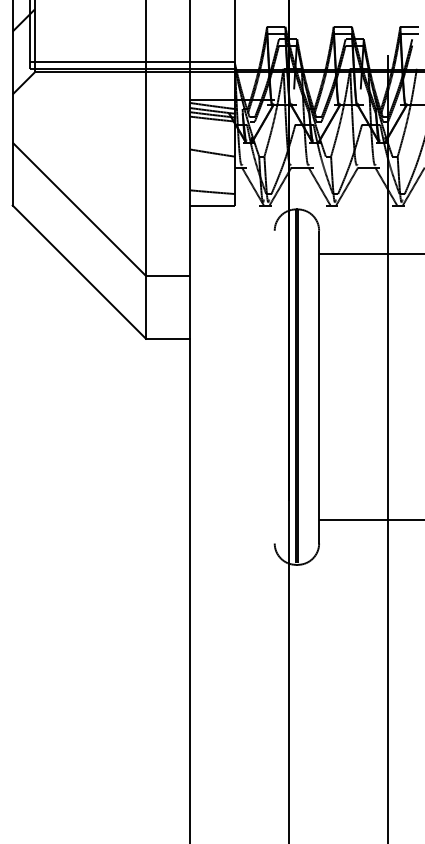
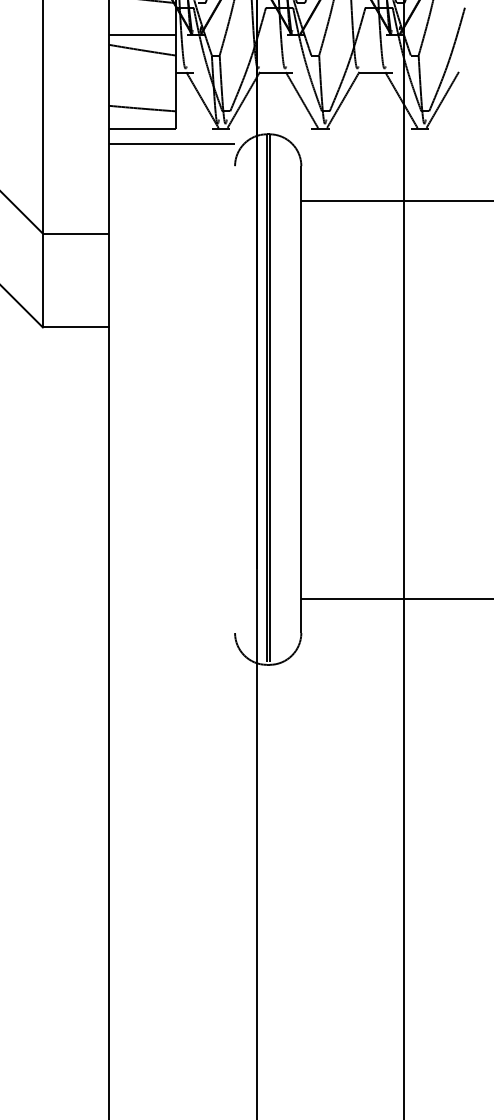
line: (212, 142) -> (142, 34), added
line: (232, 216) -> (172, 144), added

